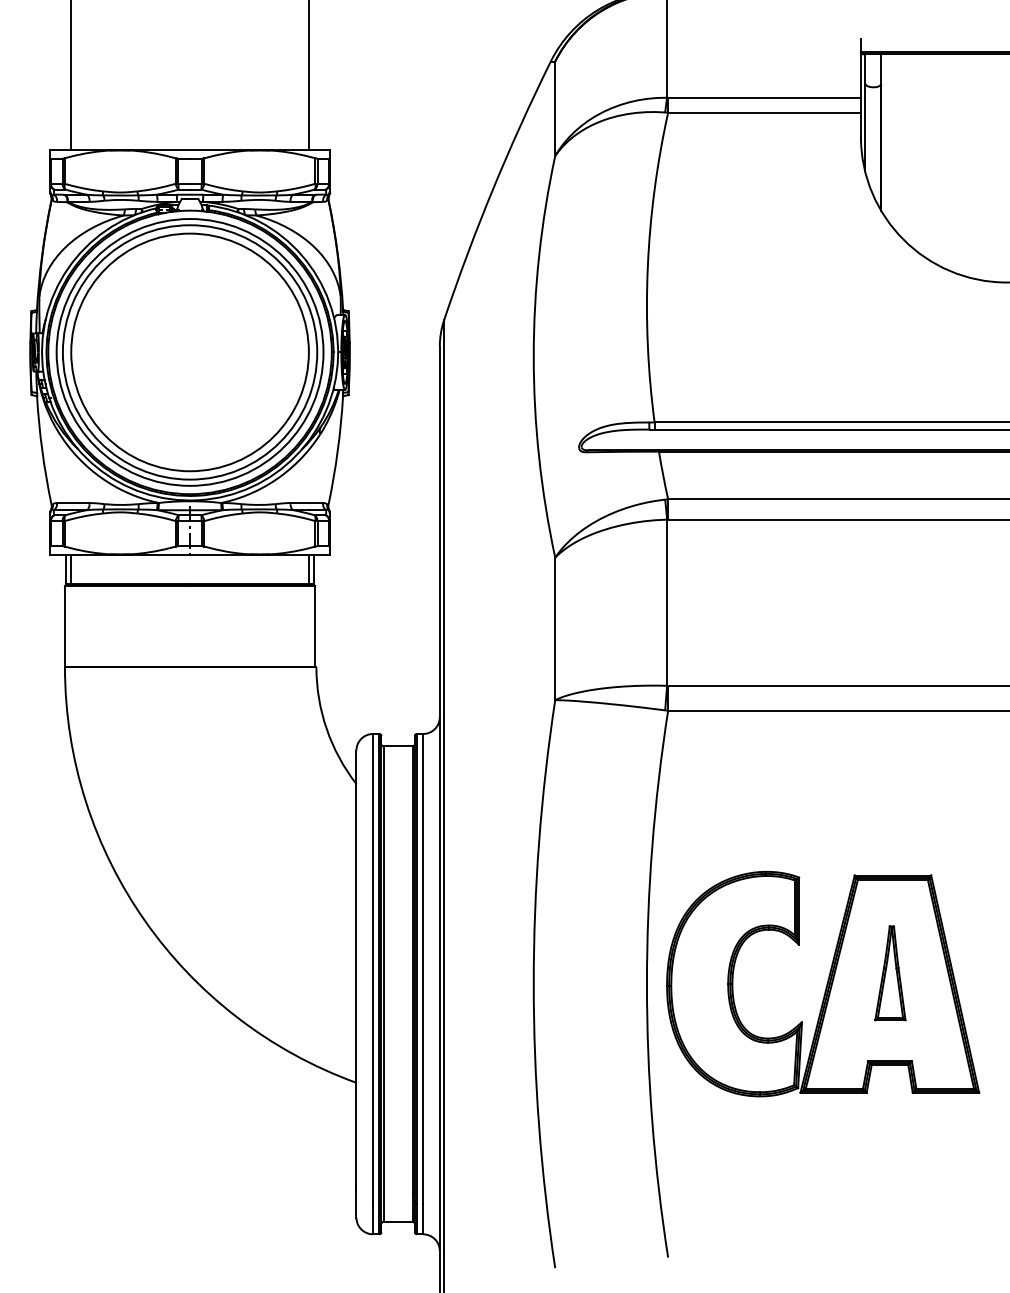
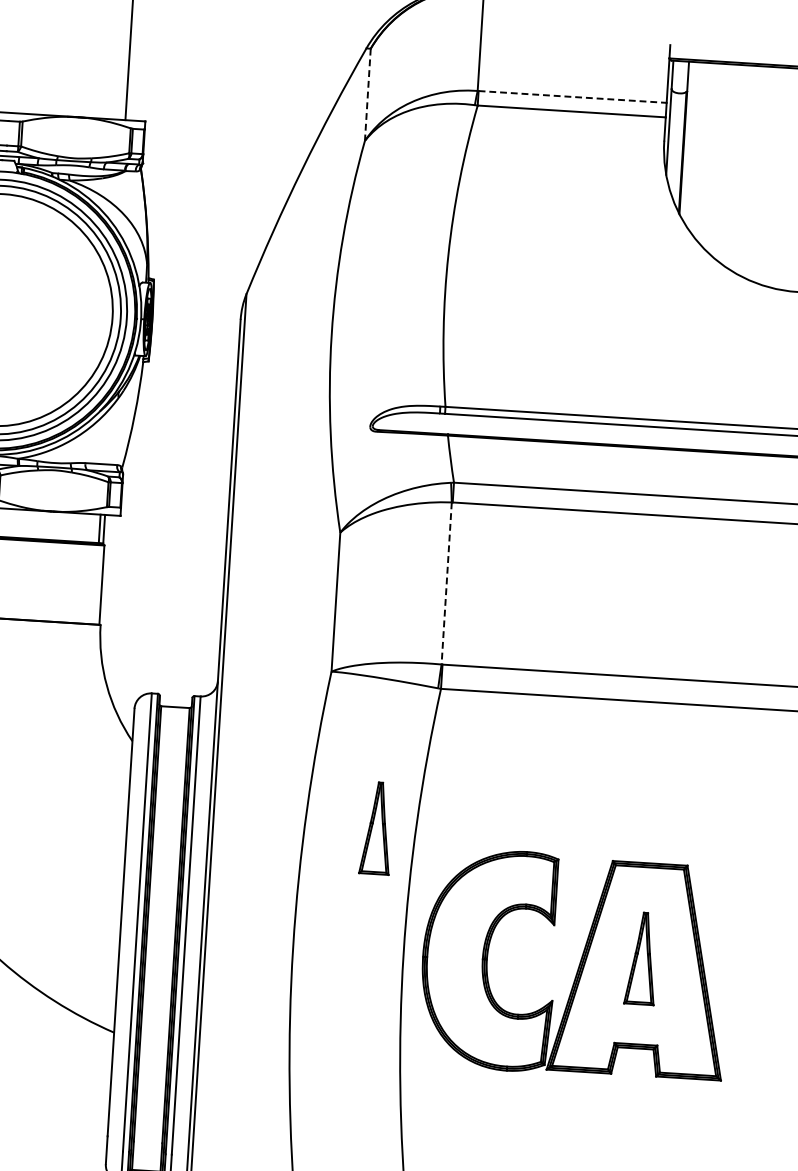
line: (765, 97) -> (573, 96), solid -> dashed
line: (555, 109) -> (368, 95), solid -> dashed
line: (667, 603) -> (446, 584), solid -> dashed
part: (611, 857) -> (376, 828), added

